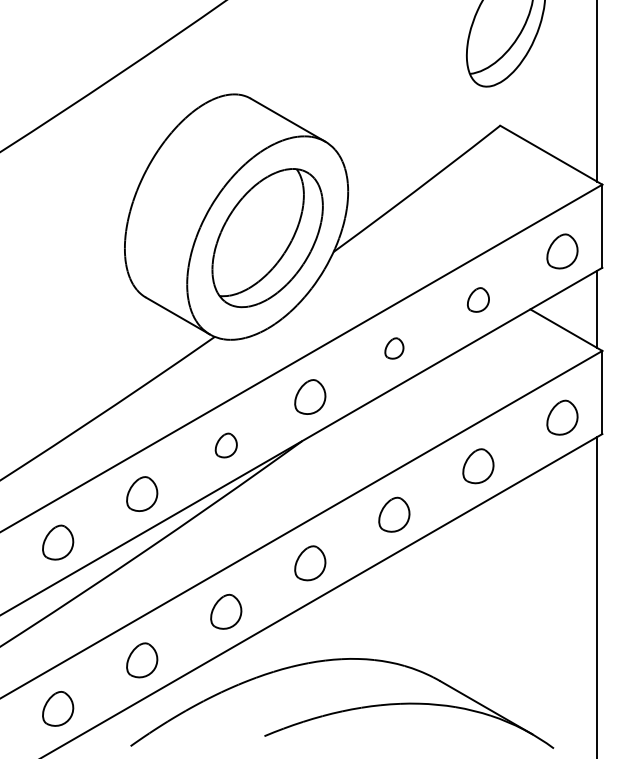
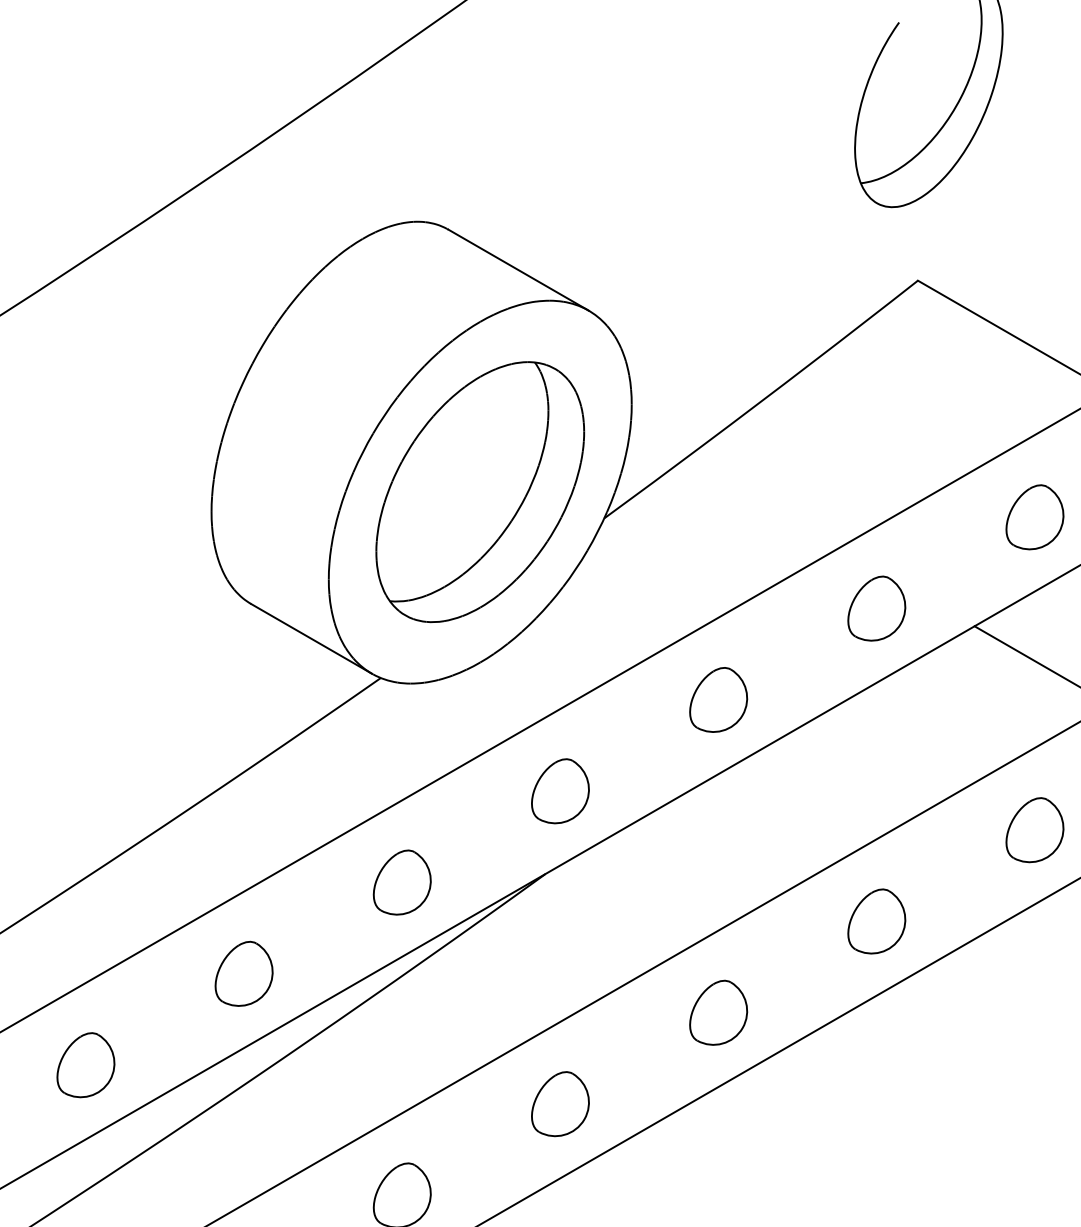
part: (478, 299) -> (876, 607), size x1.43
part: (394, 348) -> (718, 699), size x1.67
part: (226, 445) -> (402, 882), size x1.43

